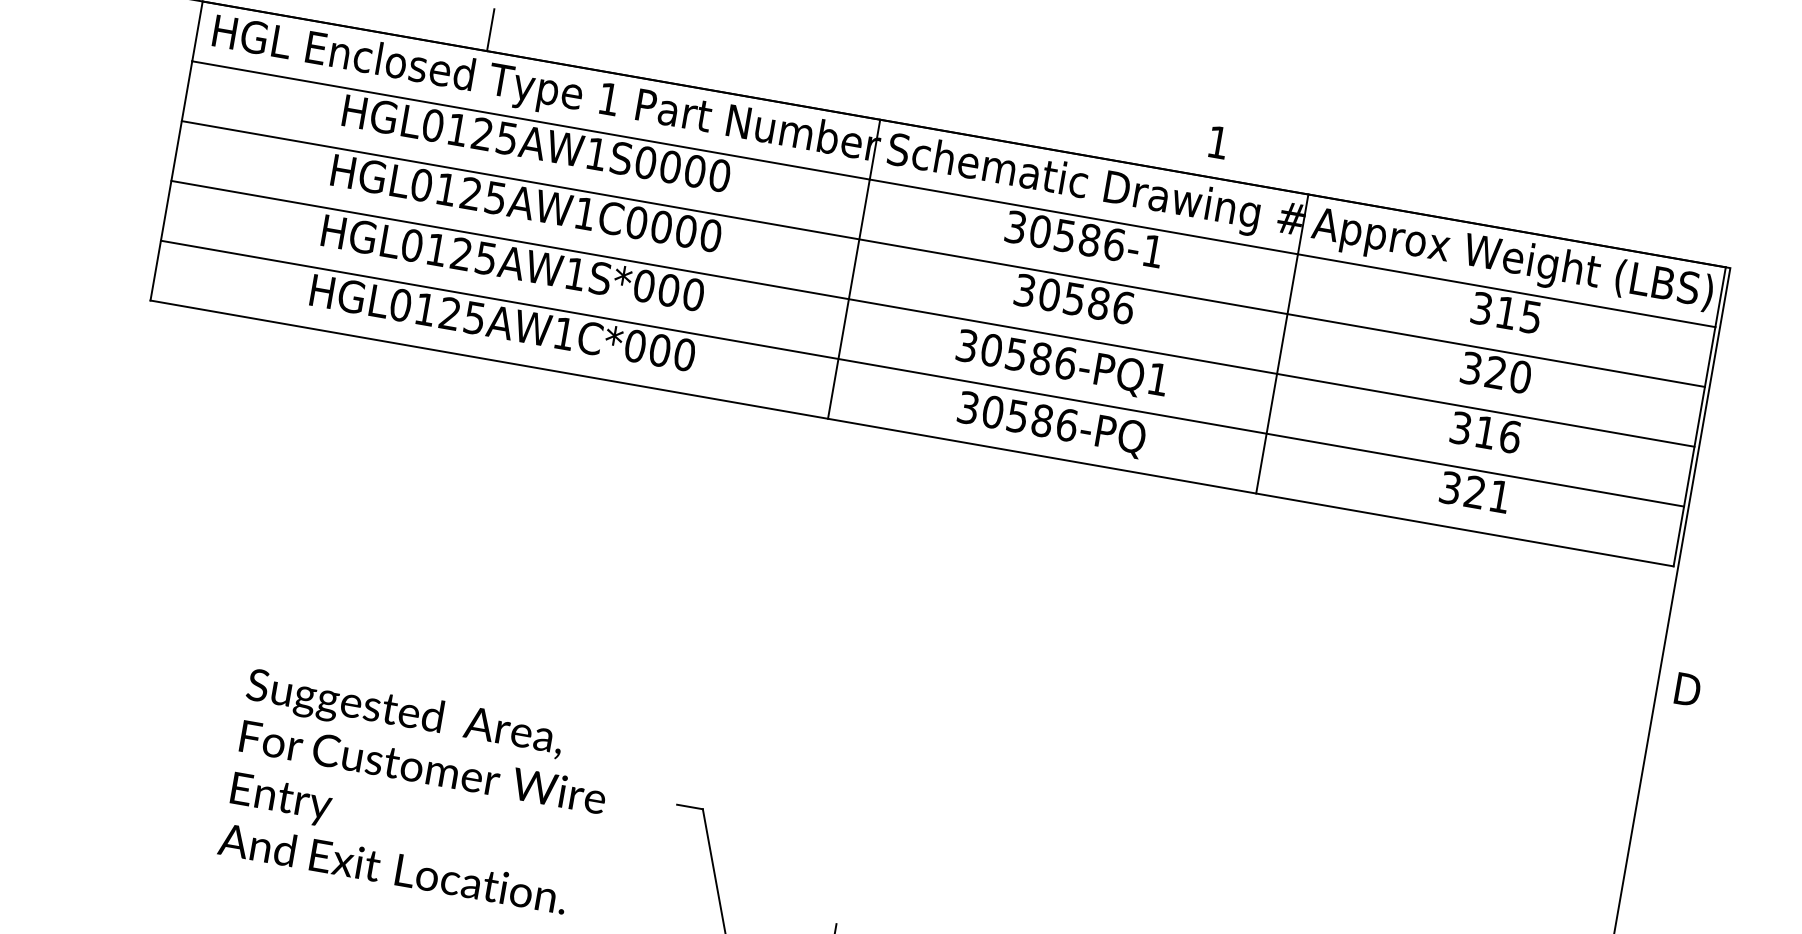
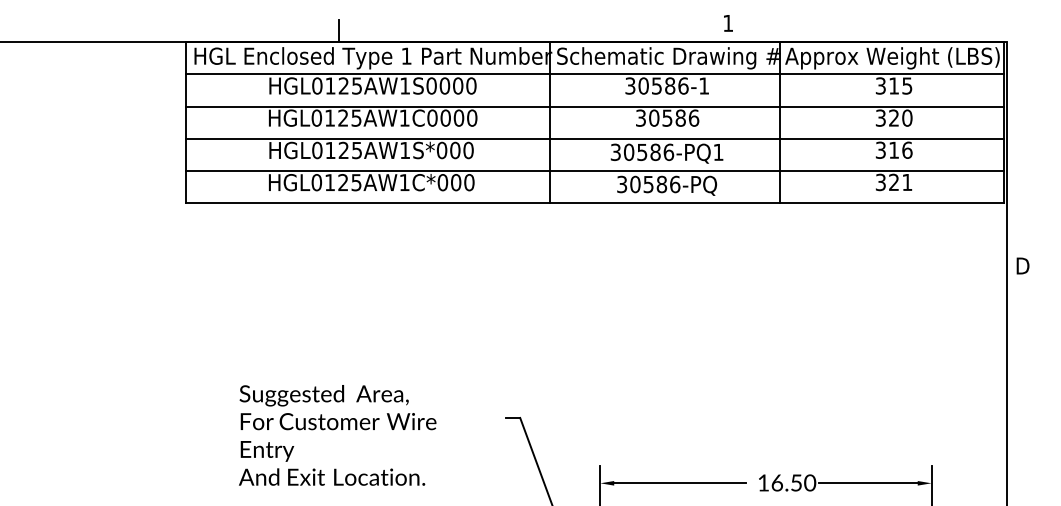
text: (416, 792) -> (337, 435), moved

